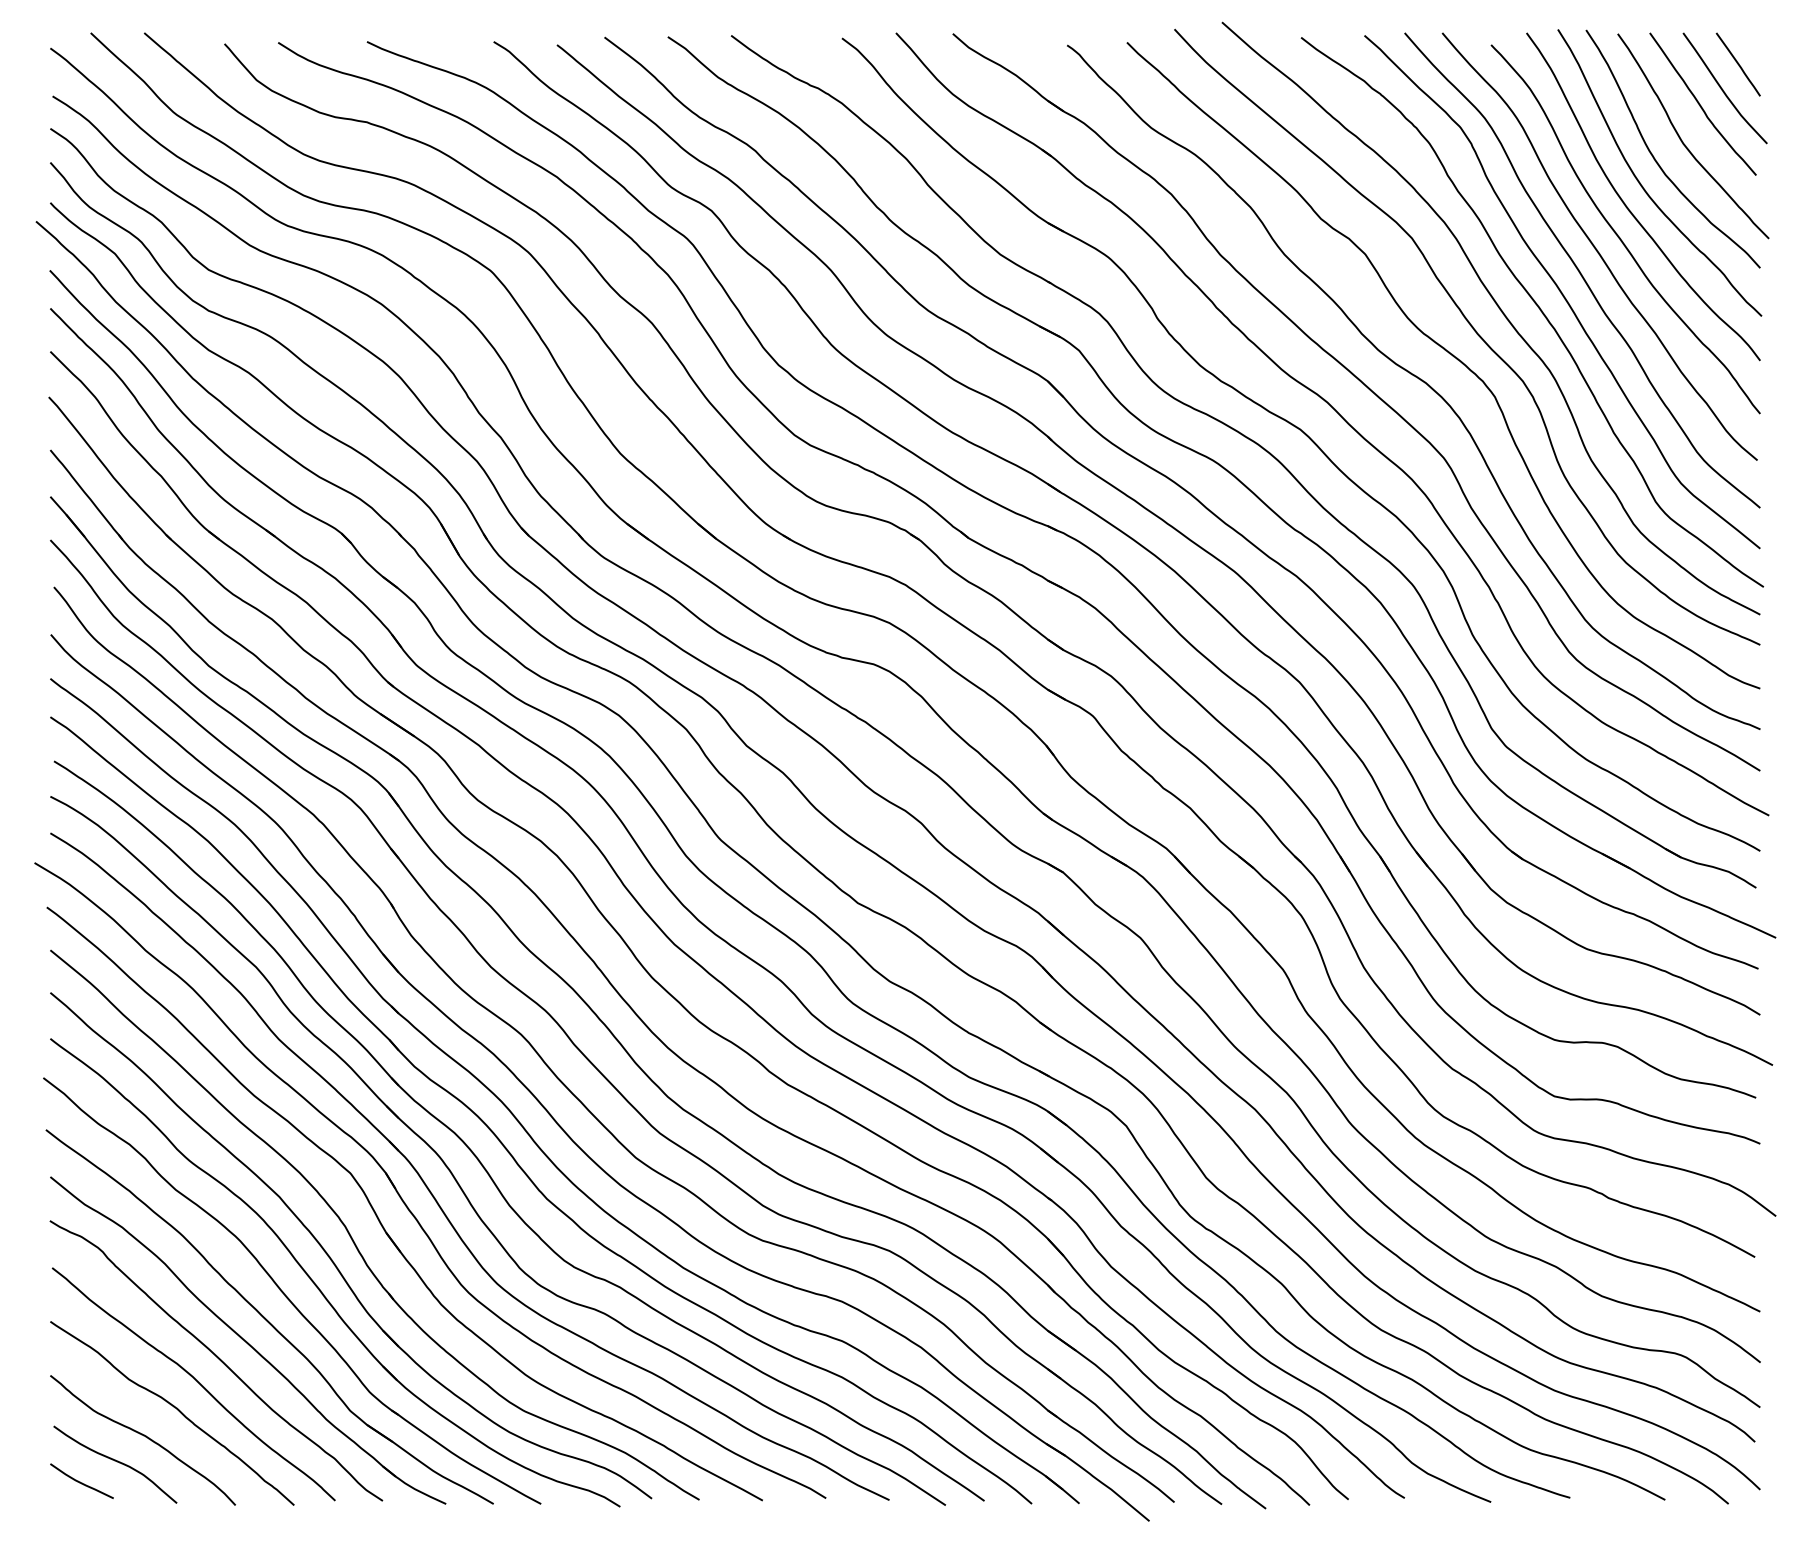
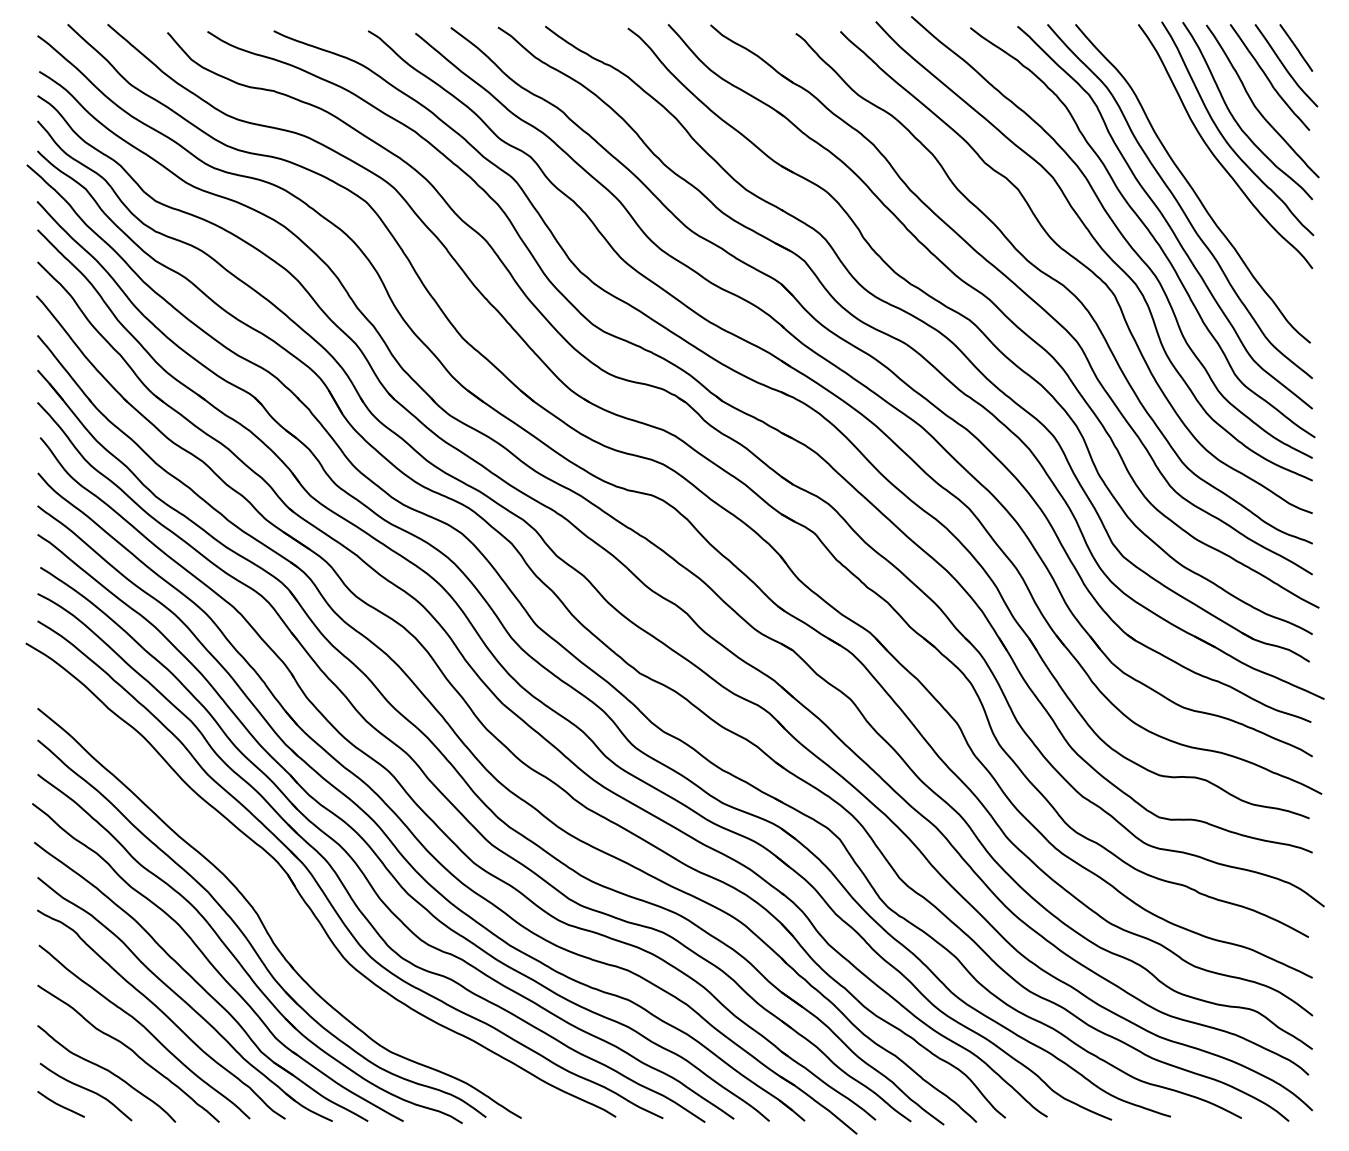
curve: (1617, 233) -> (1206, 173), removed
part: (378, 1216) -> (282, 906), removed

